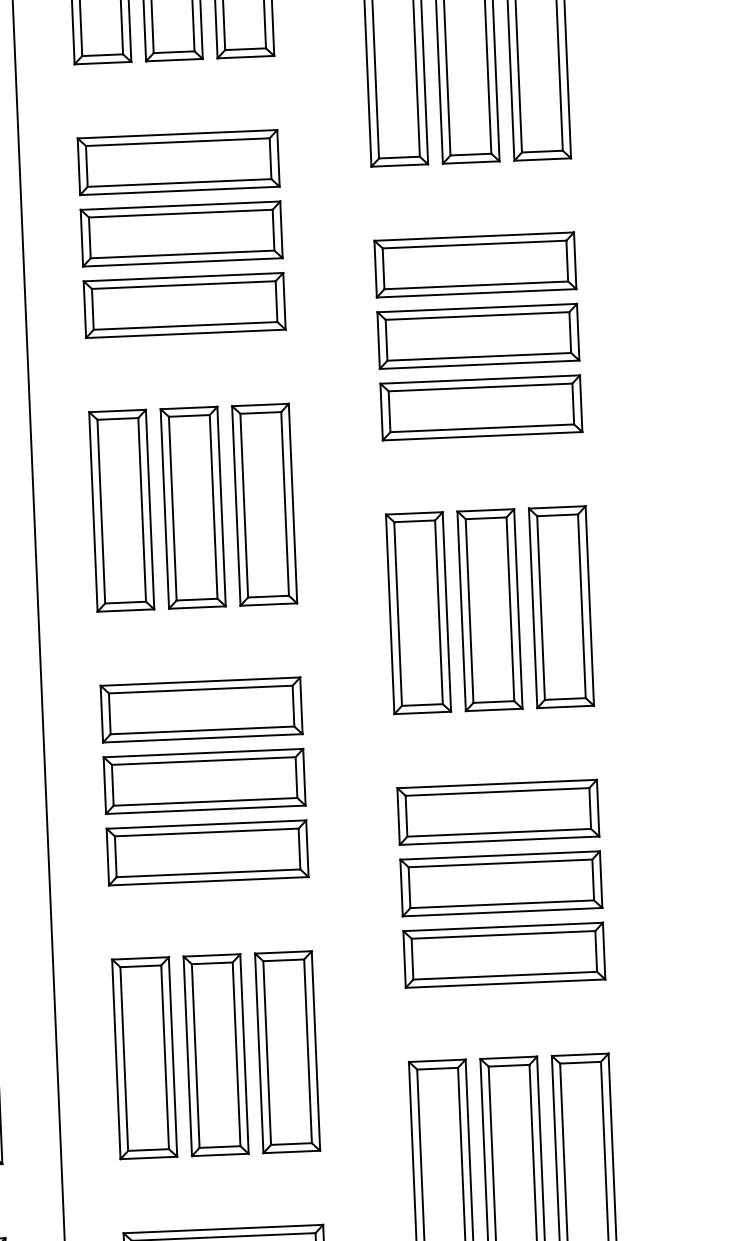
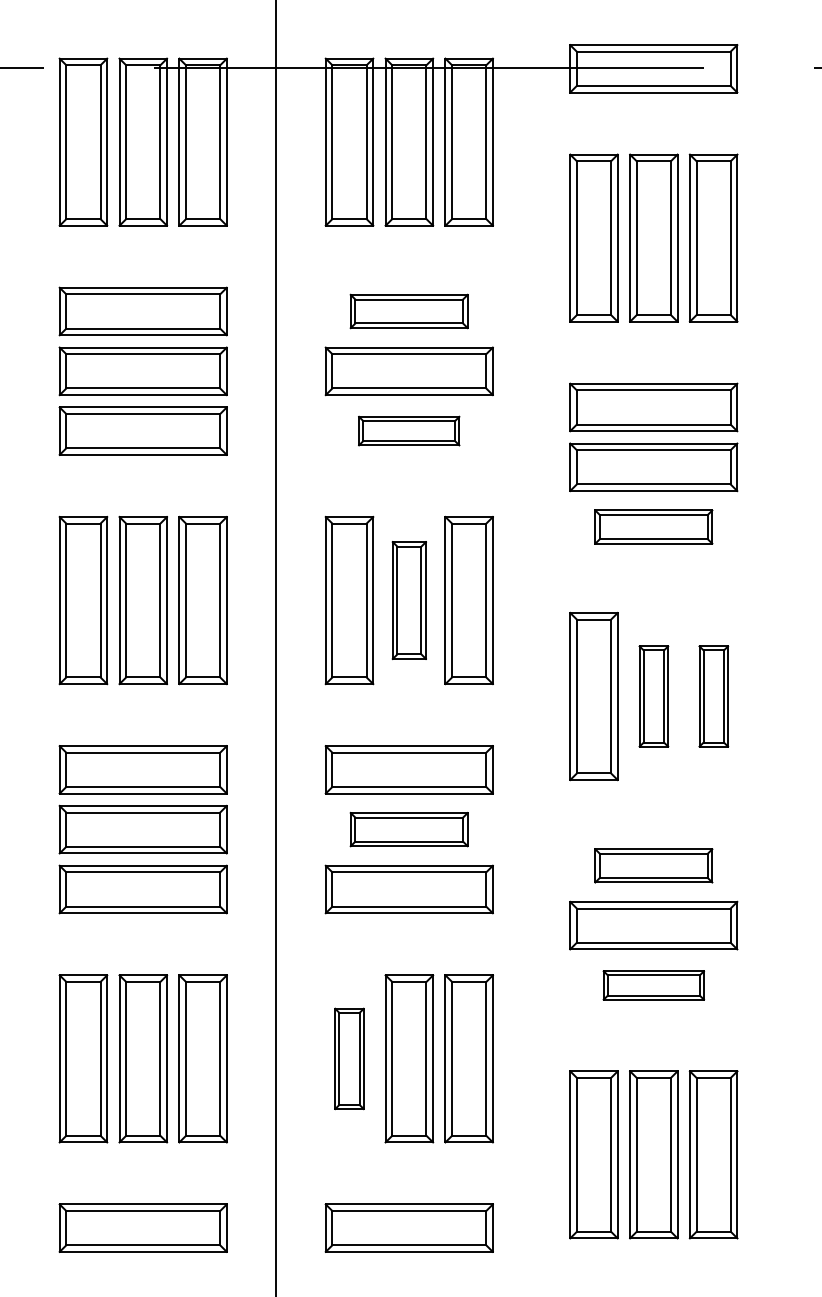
part: (177, 162) -> (408, 311), size x0.7
part: (183, 304) -> (408, 430), size x0.6
part: (481, 407) -> (653, 526), size x0.7
part: (193, 507) -> (409, 600), size x0.7
part: (561, 607) -> (713, 696), size x0.6
part: (489, 610) -> (653, 696), size x0.6
part: (203, 781) -> (408, 829), size x0.7
part: (498, 812) -> (653, 865), size x0.7
part: (504, 955) -> (653, 985), size x0.6
part: (144, 1057) -> (349, 1058), size x0.6

